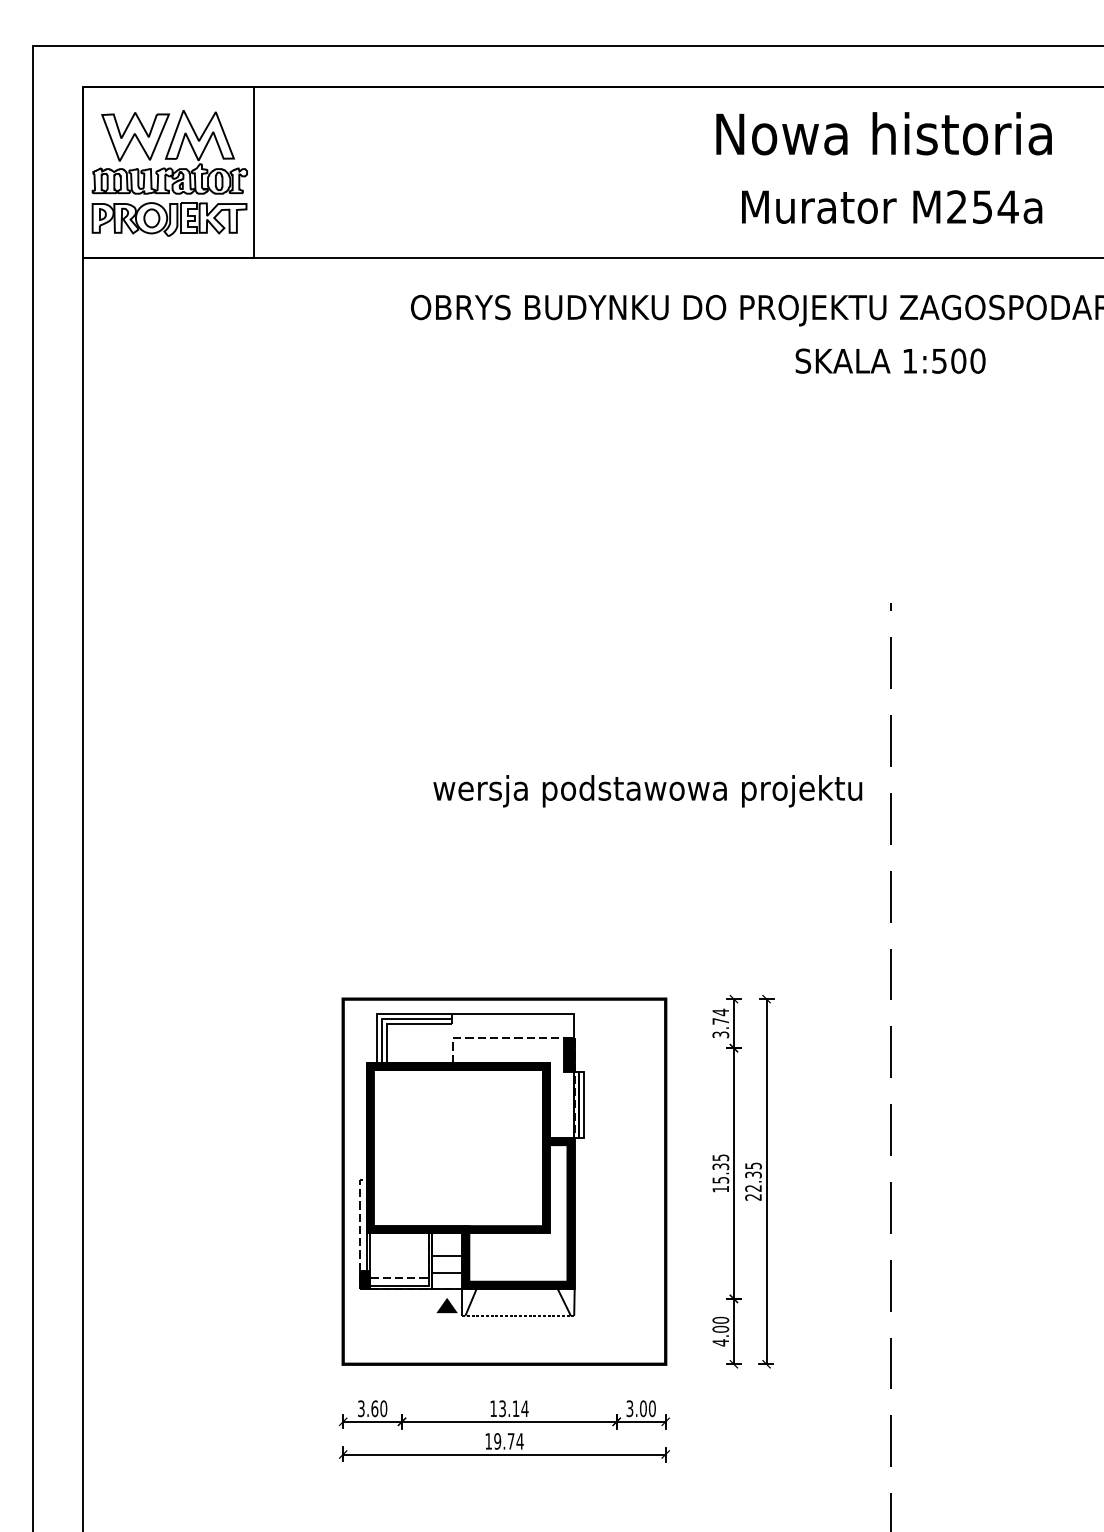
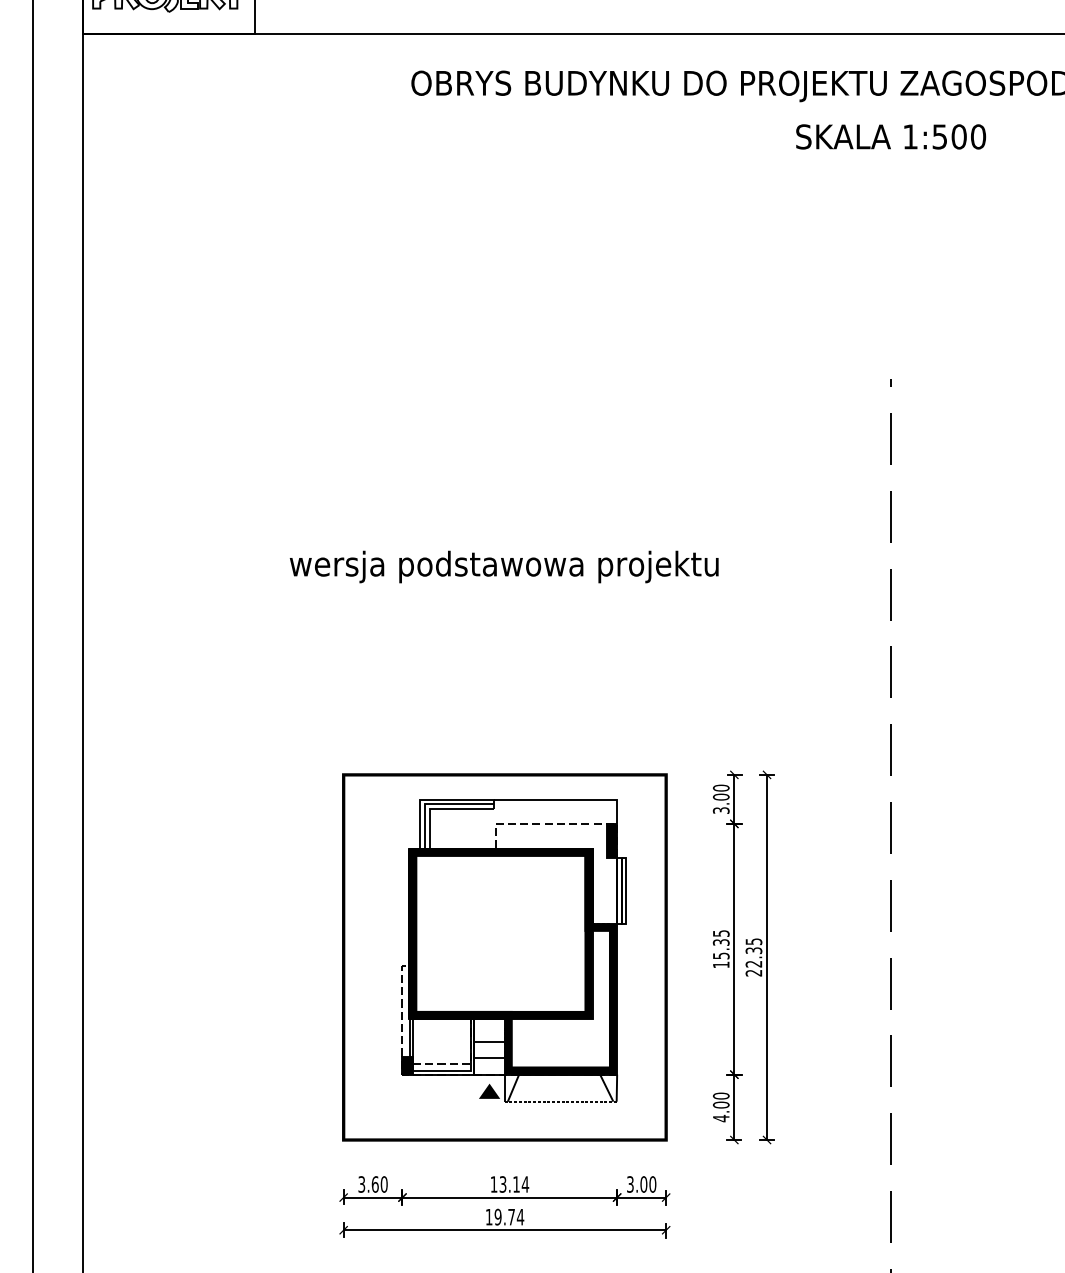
text: (647, 791) -> (503, 567), moved
text: (720, 1016) -> (720, 792), 3.74 -> 3.00
part: (471, 1164) -> (513, 950), moved

